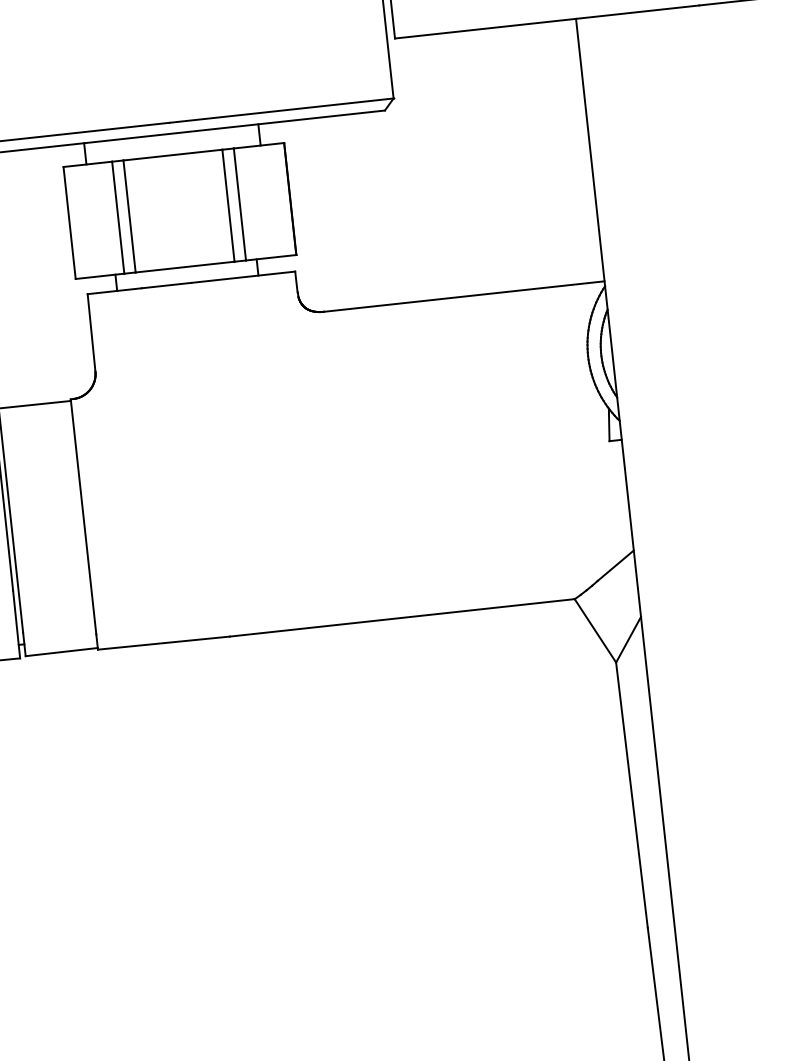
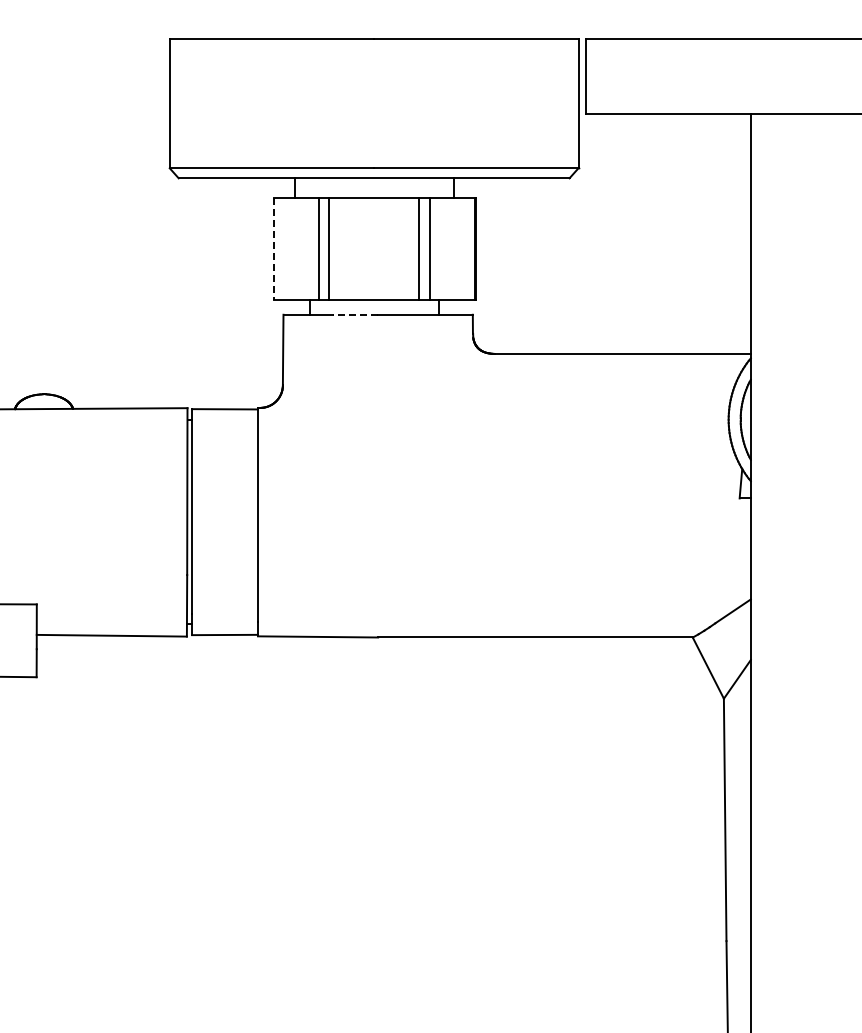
line: (70, 223) -> (274, 249), solid -> dashed
line: (166, 285) -> (355, 314), solid -> dashed

